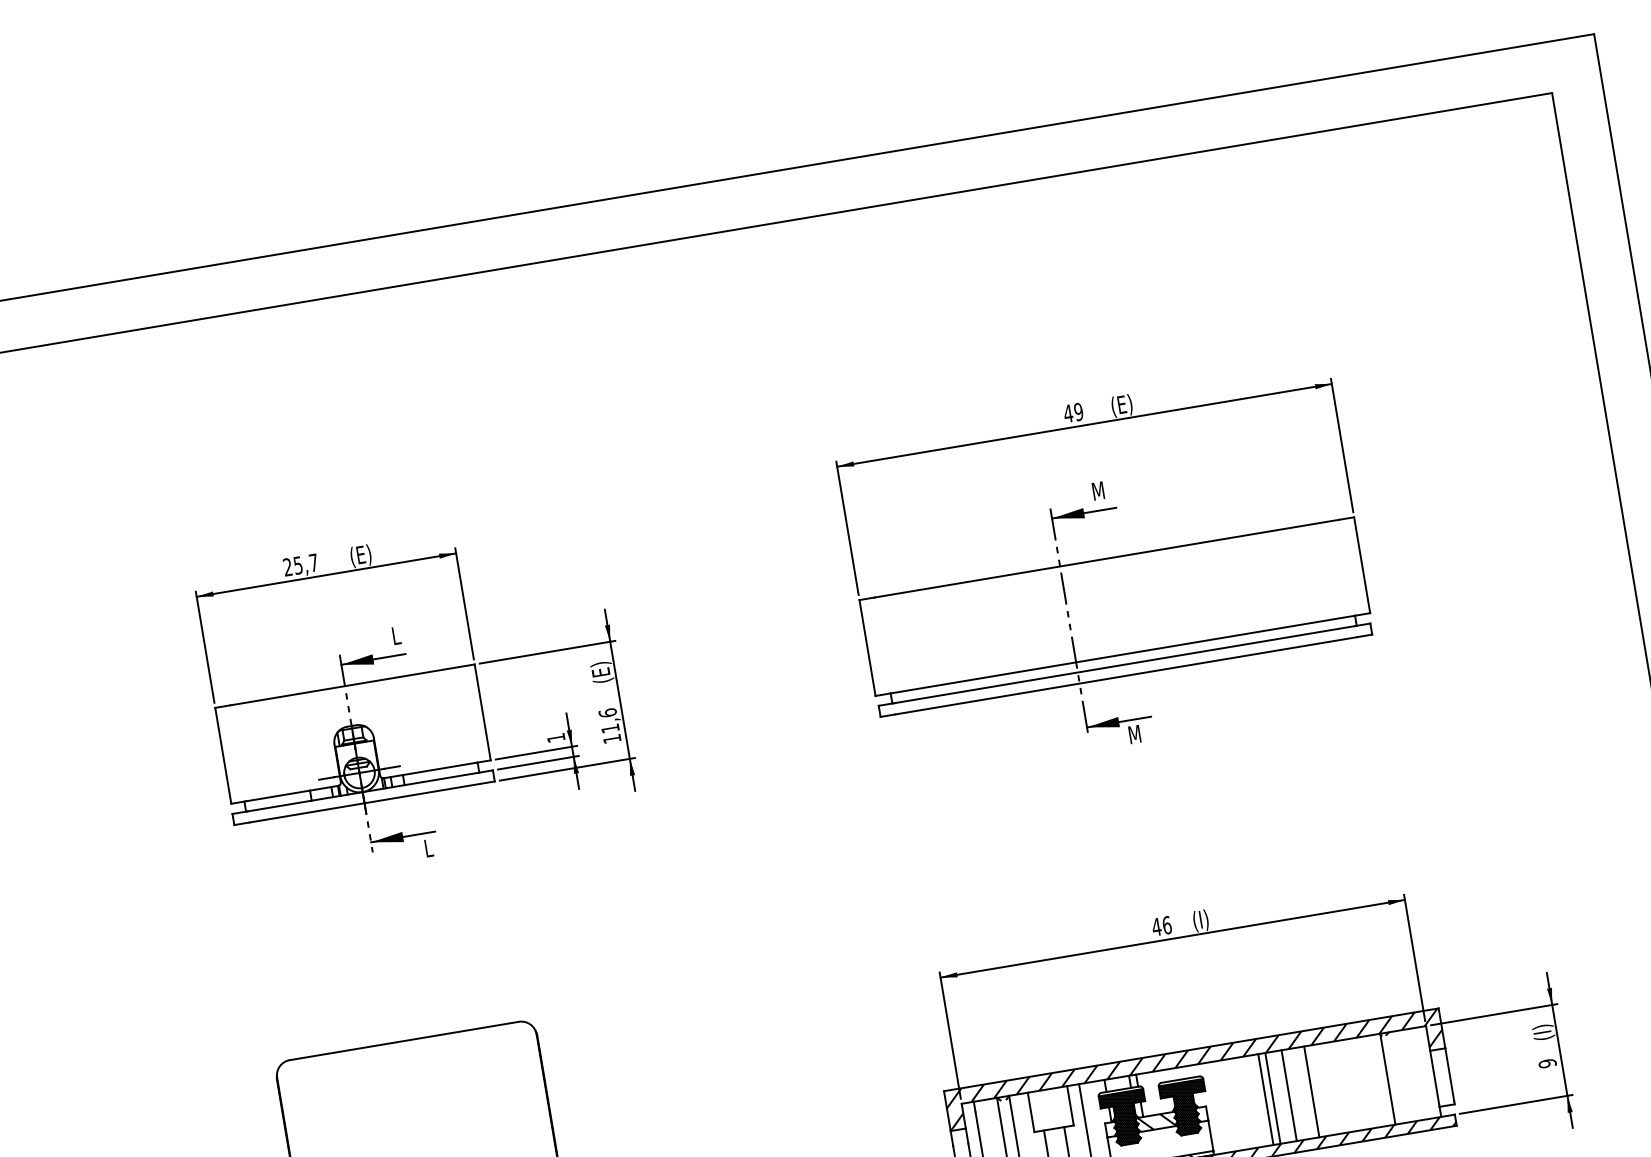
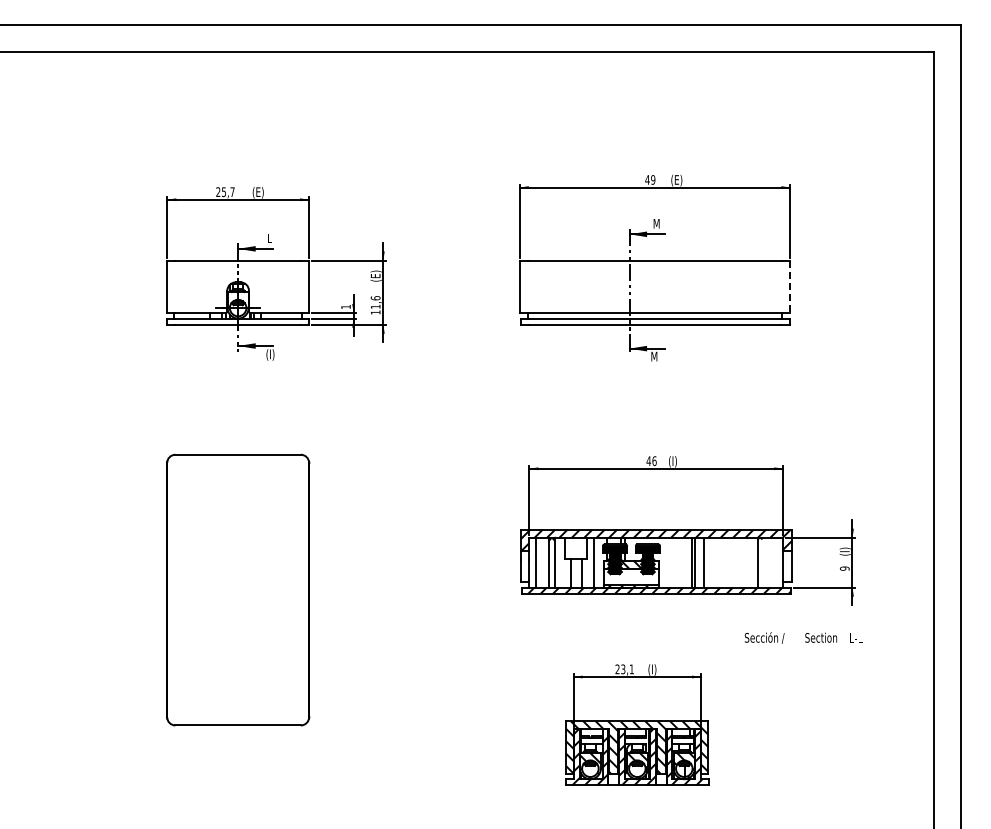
line: (1362, 566) -> (790, 287), solid -> dashed
text: (432, 847) -> (270, 354), L -> (I)
line: (1311, 1091) -> (716, 562), removed

